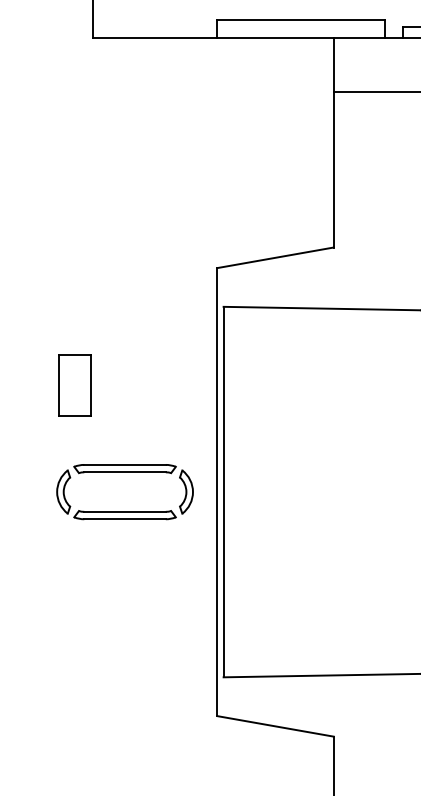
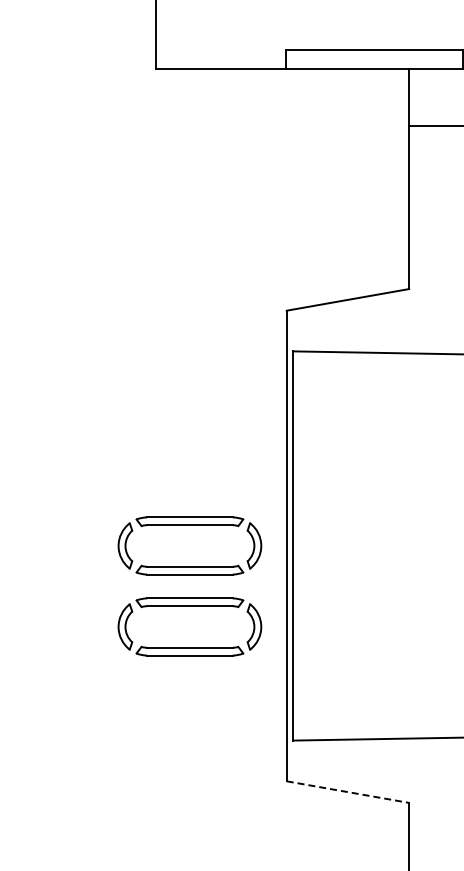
part: (75, 385) -> (137, 433), removed
part: (124, 549) -> (189, 606), added
line: (276, 726) -> (348, 792), solid -> dashed

